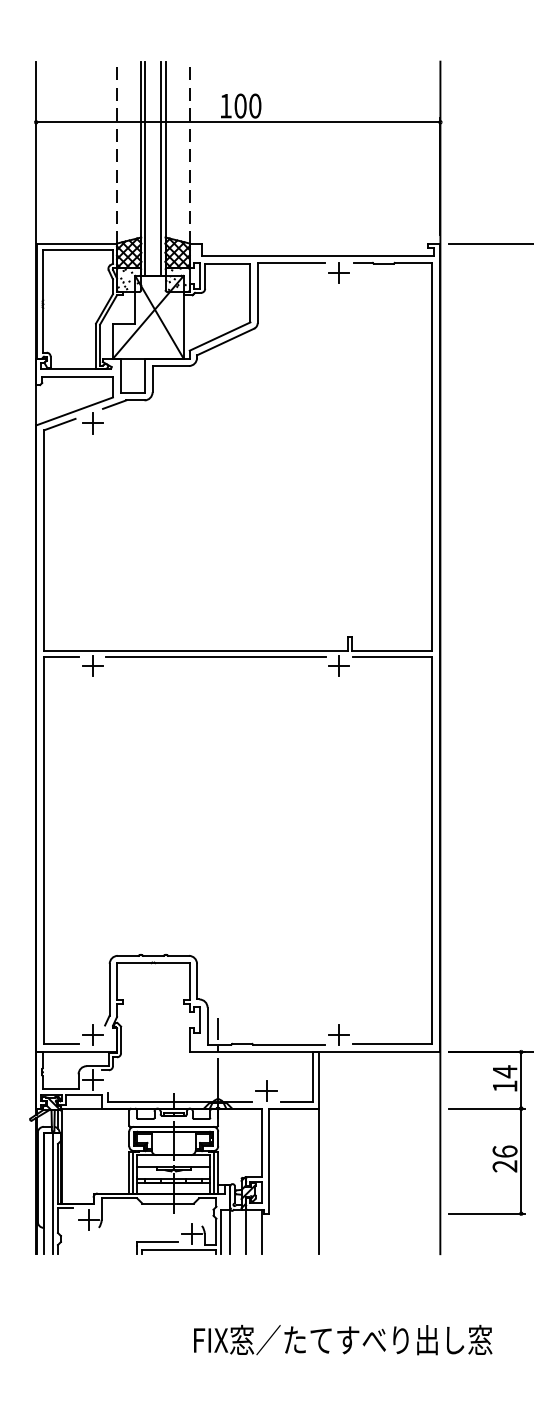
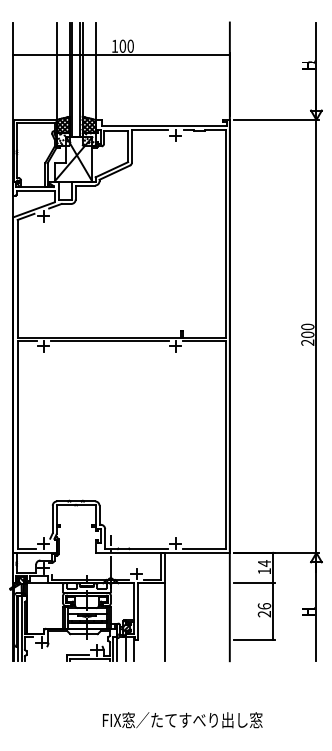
line: (116, 153) -> (56, 71), dashed -> solid
line: (189, 153) -> (95, 71), dashed -> solid
text: (342, 1340) -> (182, 720), moved

